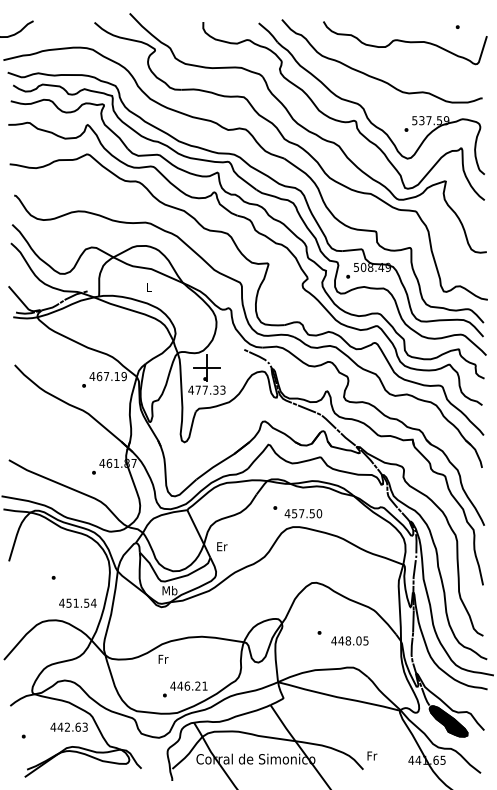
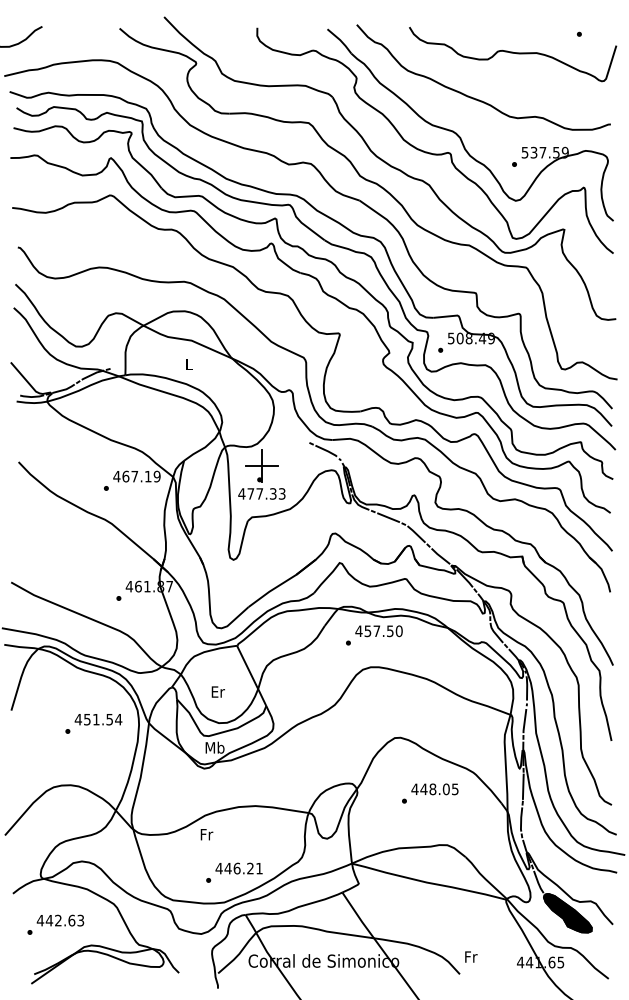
text: (303, 513) -> (378, 631), moved
text: (221, 546) -> (217, 691), moved
text: (77, 603) -> (98, 719), moved
text: (349, 641) -> (434, 789), moved
text: (69, 727) -> (60, 920), moved

